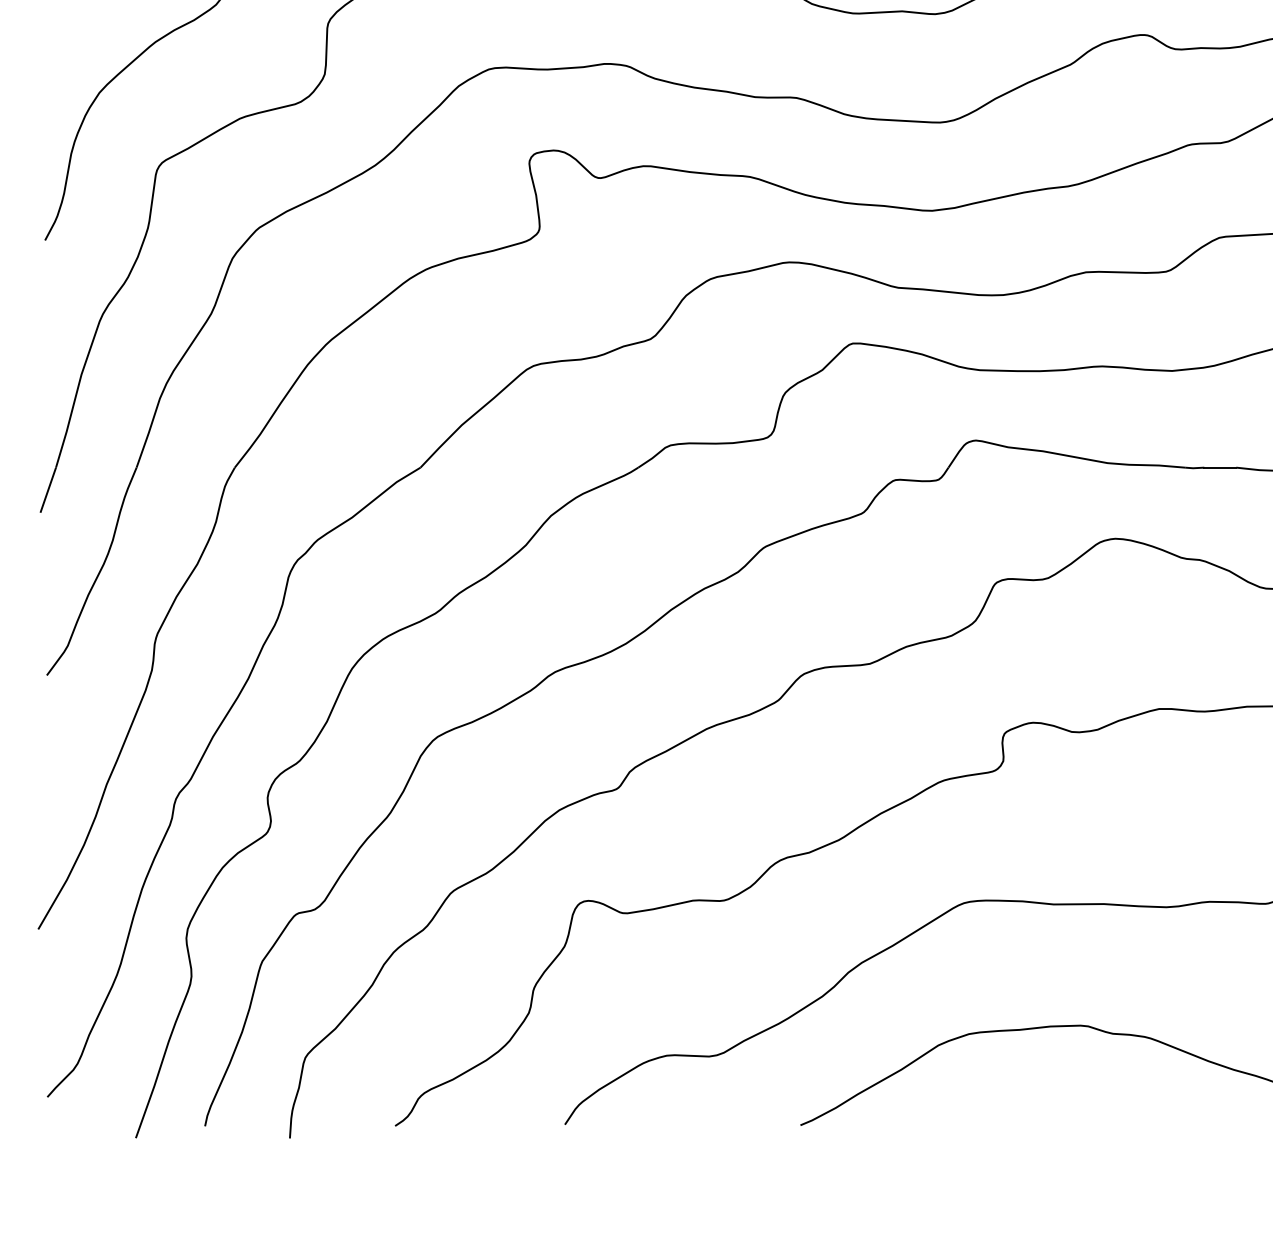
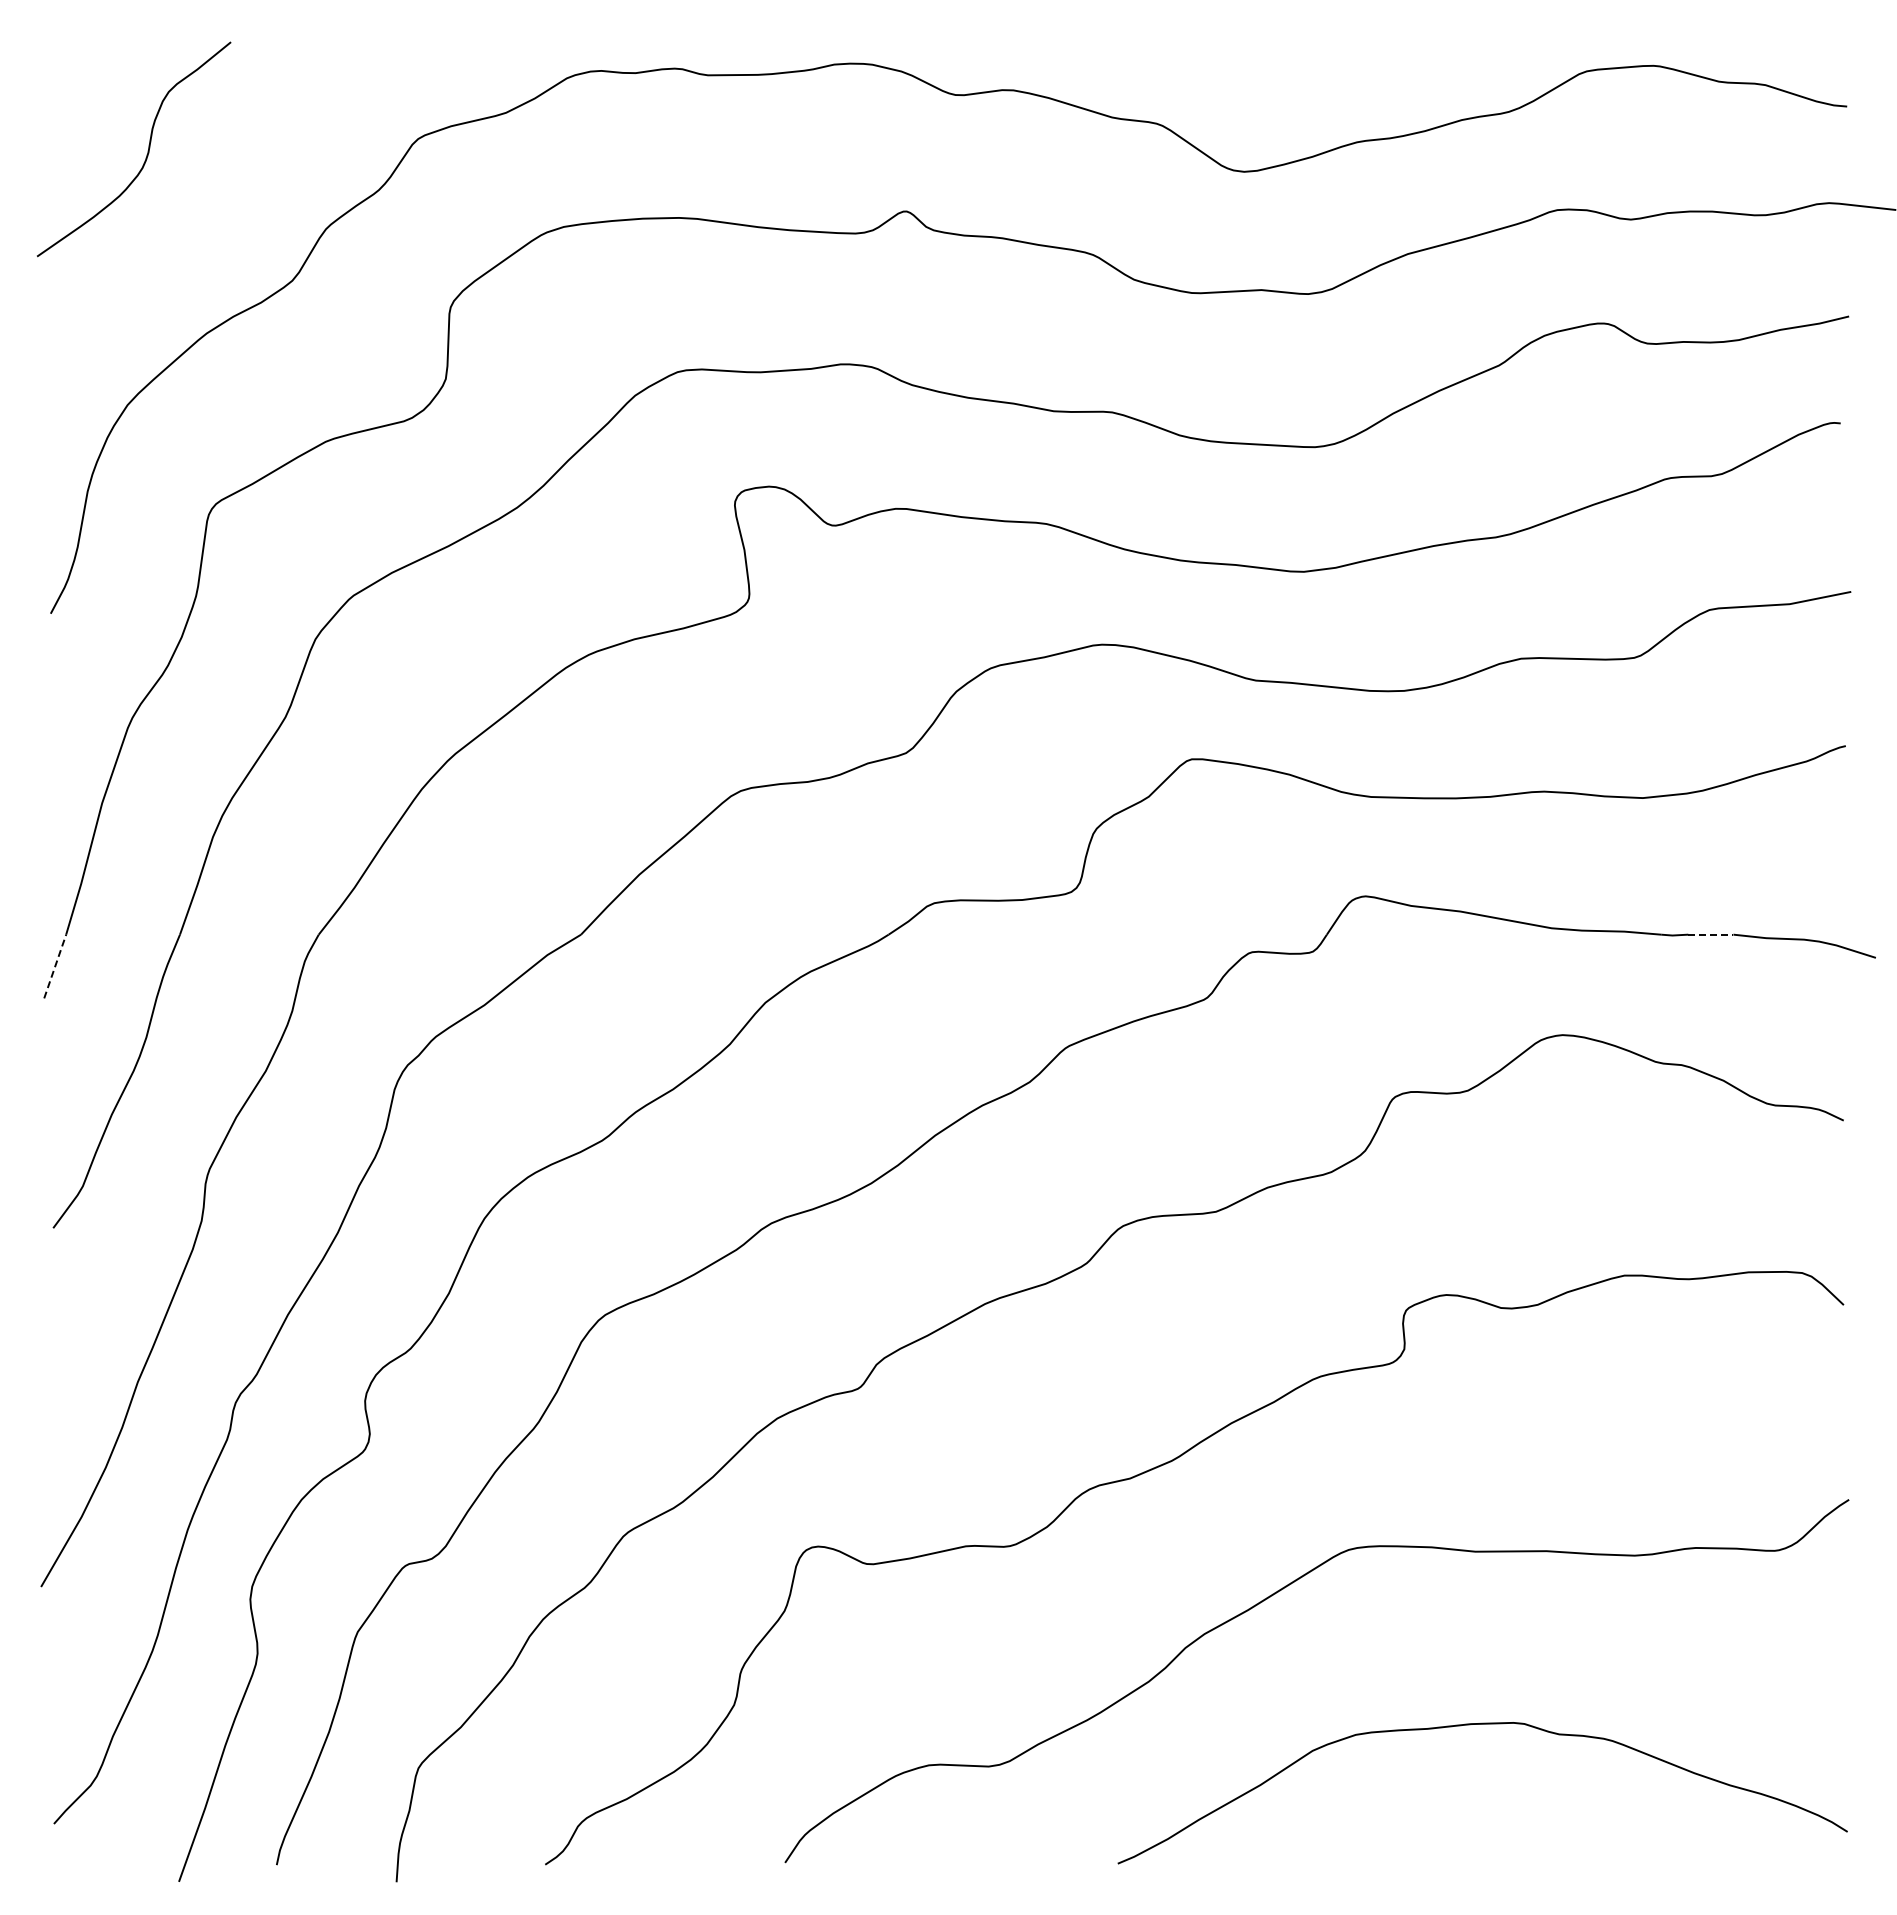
line: (1220, 467) -> (1710, 934), solid -> dashed
line: (48, 490) -> (55, 966), solid -> dashed

